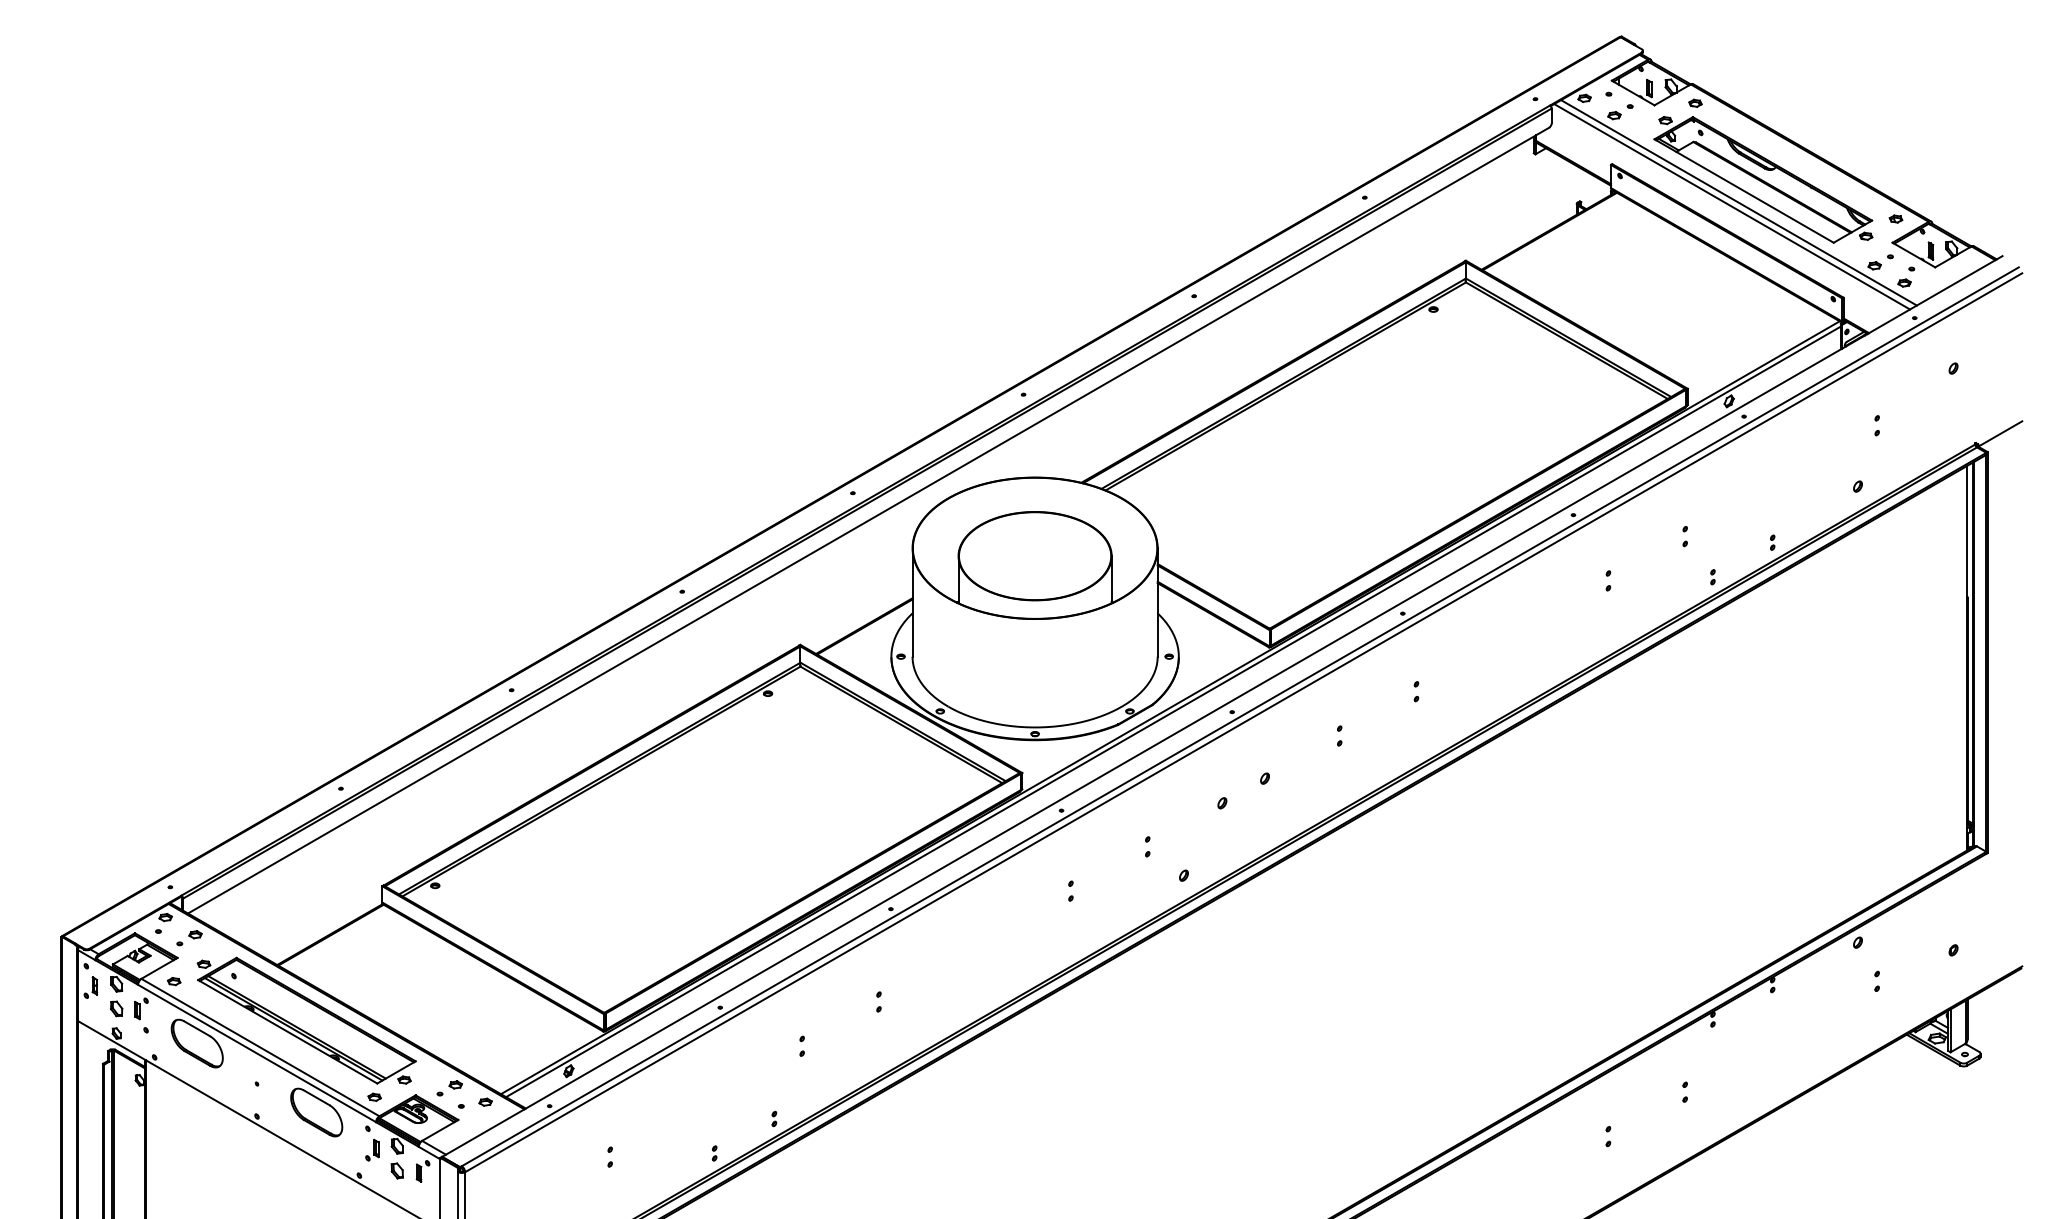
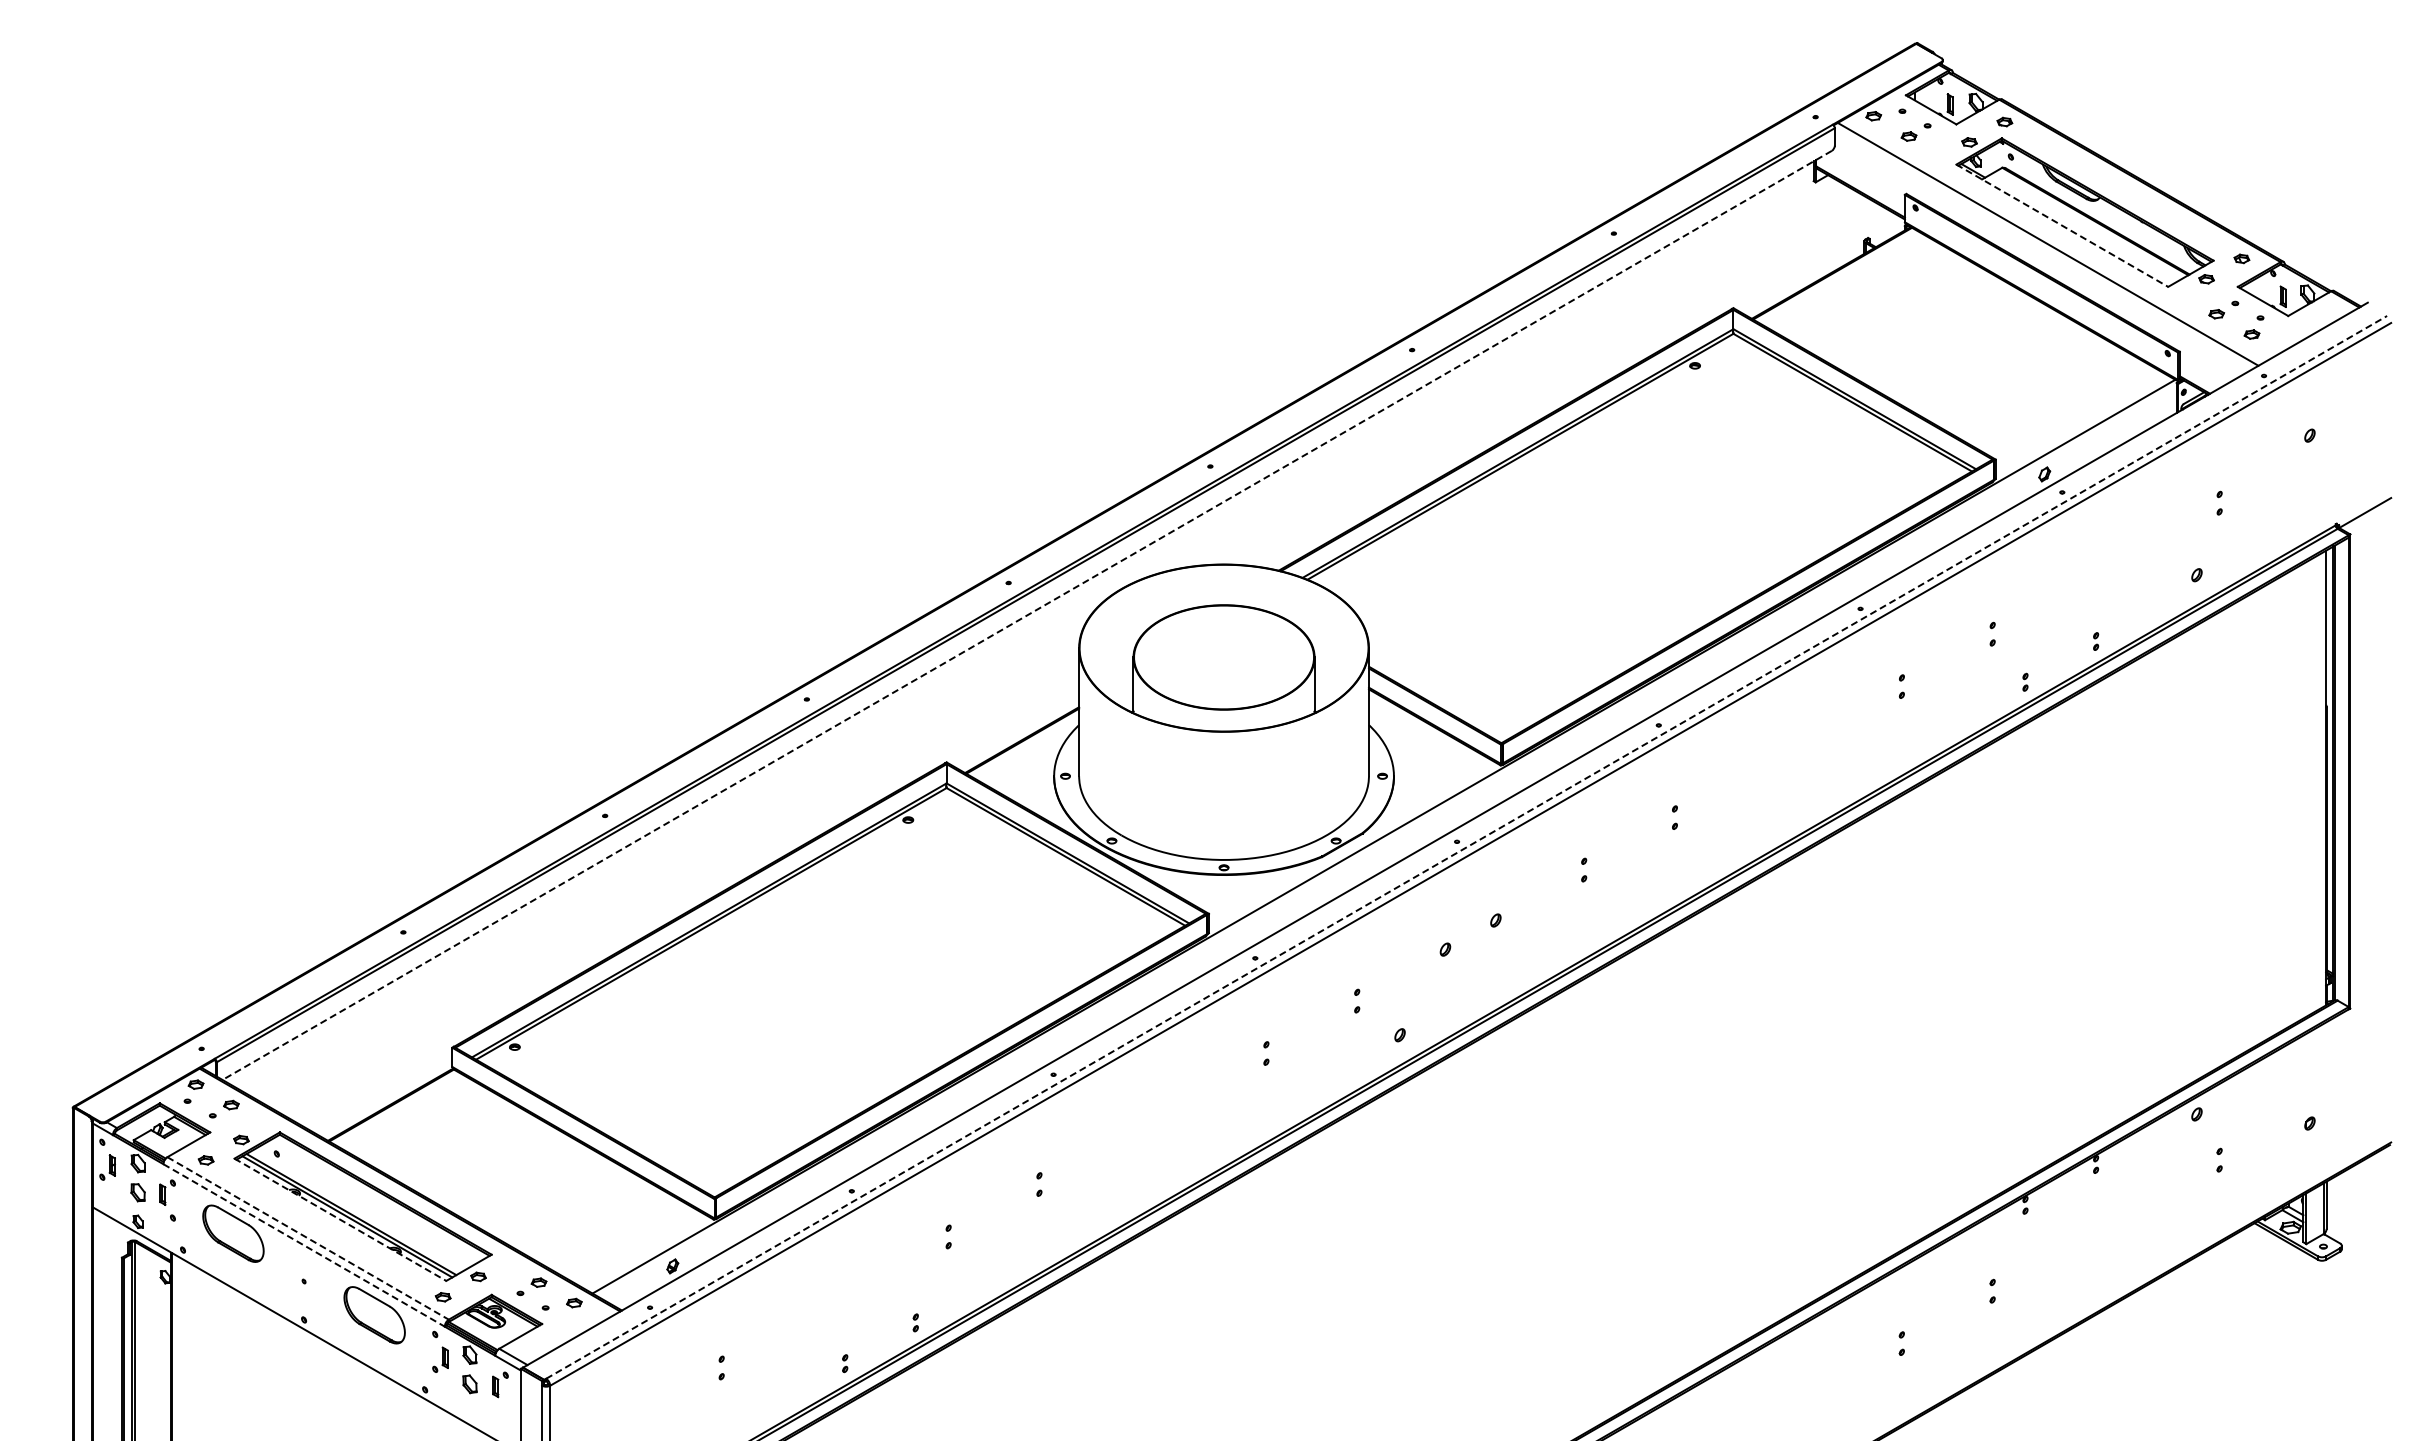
line: (1744, 190) -> (2062, 225), solid -> dashed
line: (1738, 202) -> (2055, 239), removed
line: (868, 520) -> (1026, 615), solid -> dashed
line: (1173, 711) -> (1387, 841), removed
line: (1240, 716) -> (1466, 847), solid -> dashed
line: (287, 1032) -> (340, 1220), solid -> dashed
line: (260, 1047) -> (308, 1238), solid -> dashed
line: (257, 1053) -> (304, 1245), solid -> dashed

